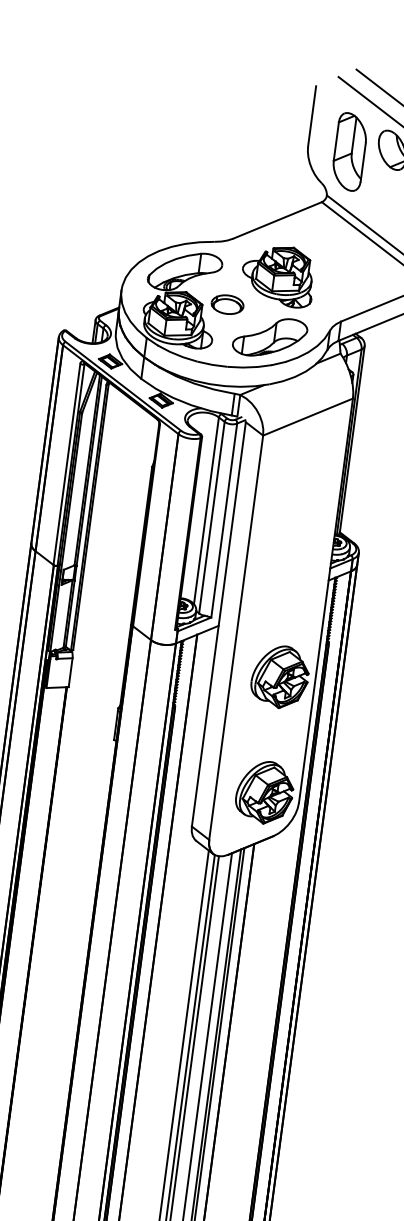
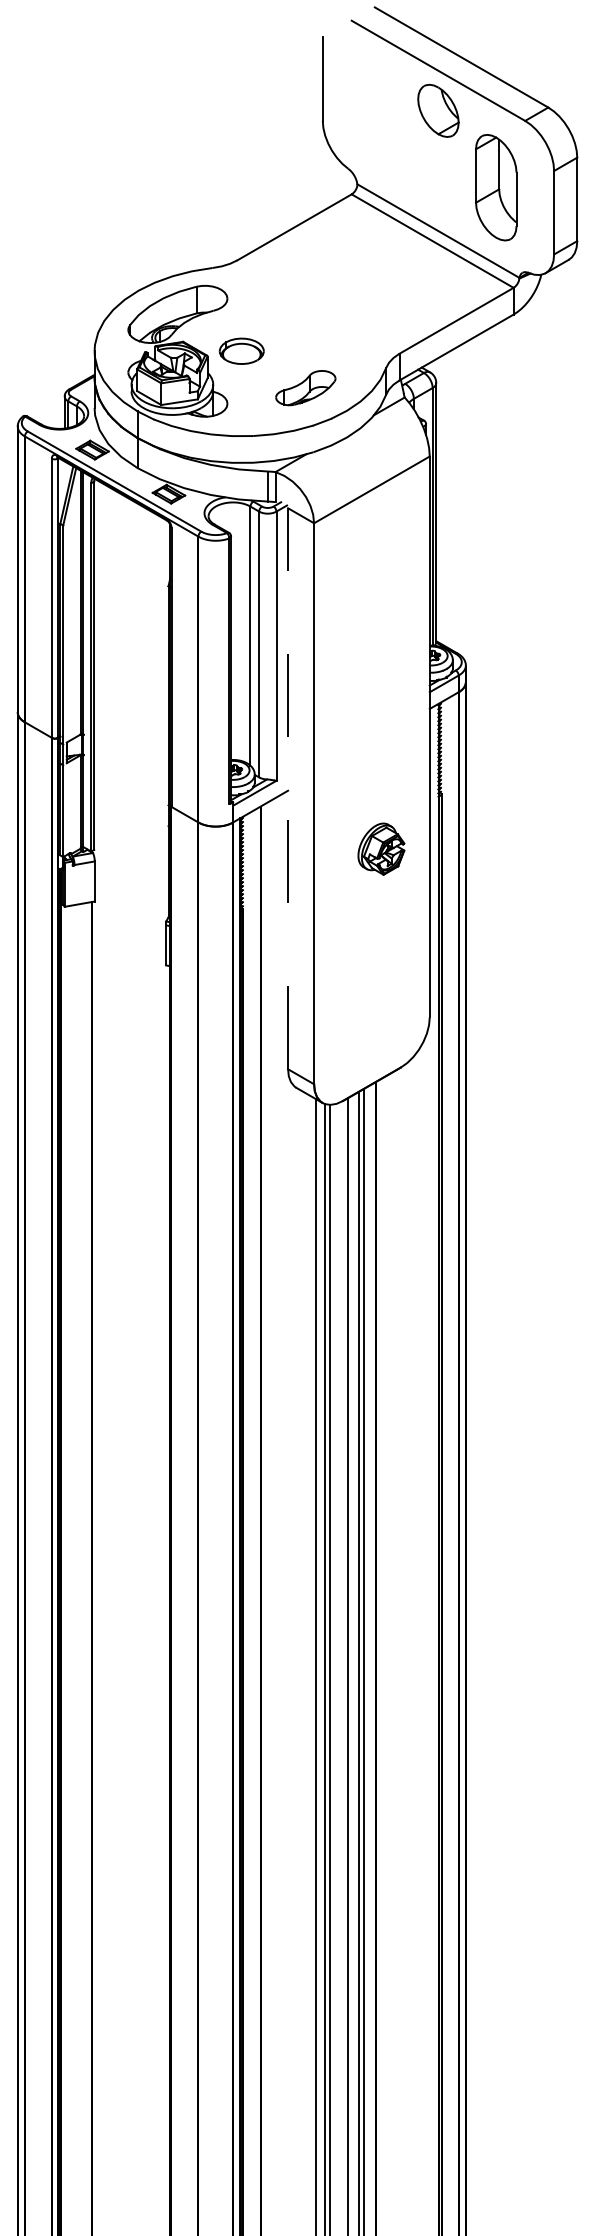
part: (349, 151) -> (380, 120), removed
part: (278, 274) -> (305, 301), removed
part: (270, 336) -> (305, 387), size x0.6
line: (219, 624) -> (288, 788), solid -> dashed
part: (280, 676) -> (381, 848), size x0.6
part: (264, 792) -> (381, 1009), removed

